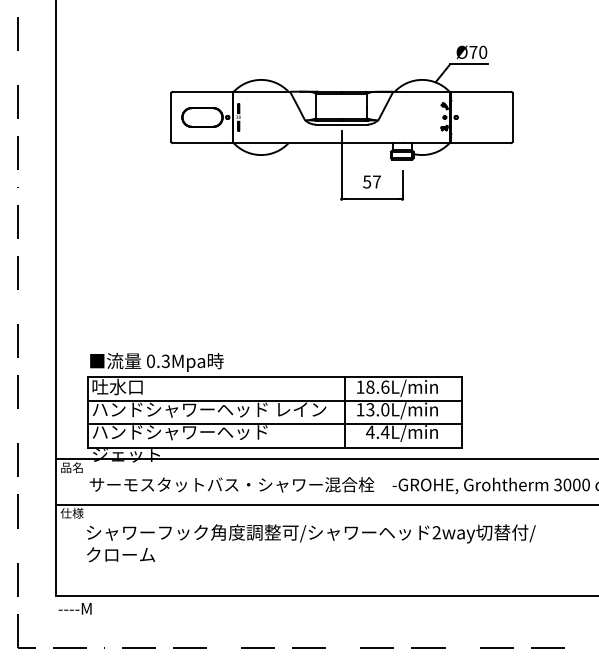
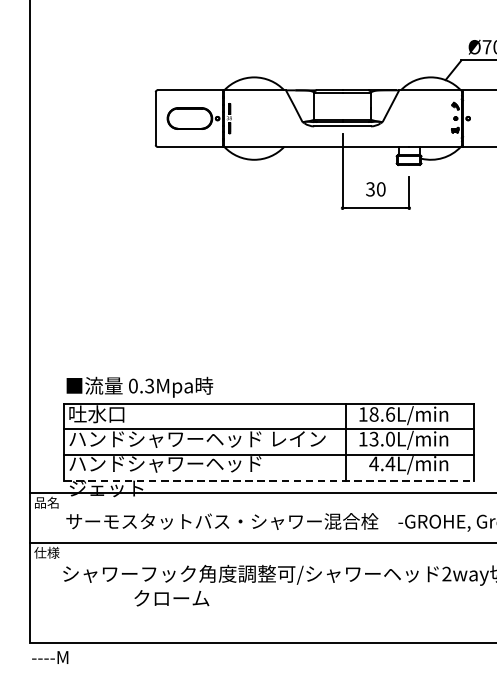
text: (371, 181) -> (375, 188), 57 -> 30
line: (274, 447) -> (268, 480), solid -> dashed
text: (121, 554) -> (172, 597), moved

